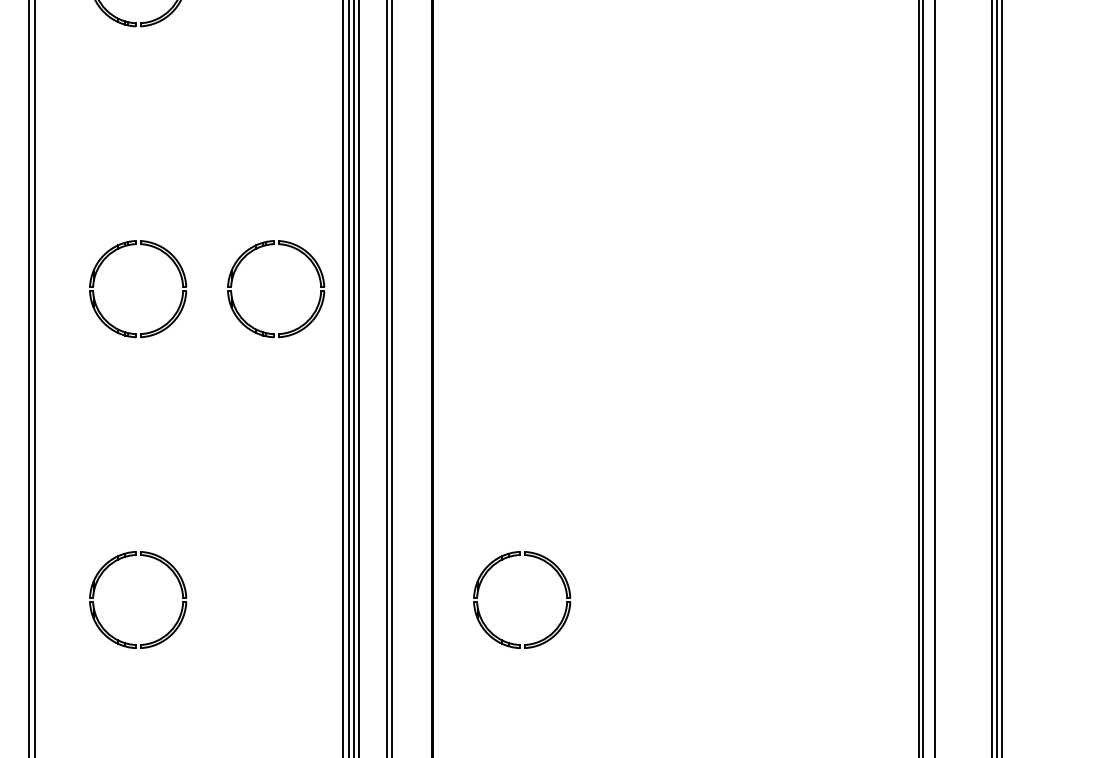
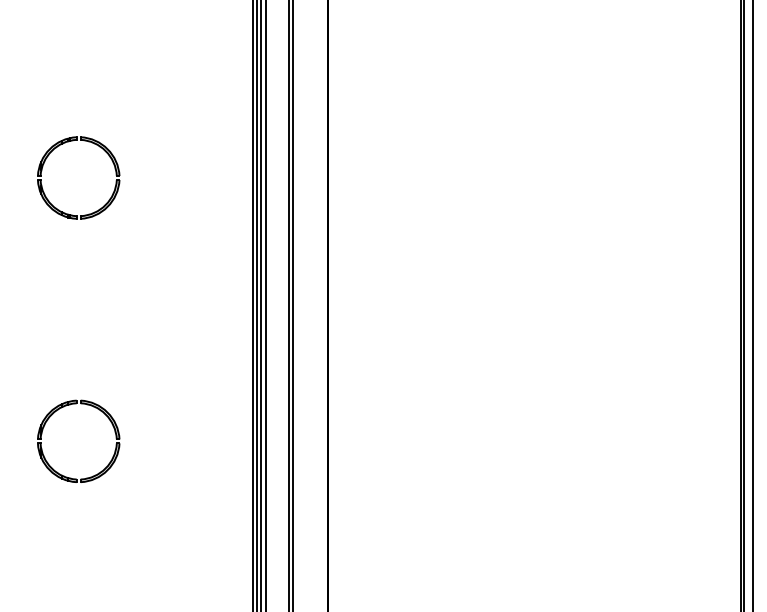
part: (312, 313) -> (226, 198), removed
part: (552, 568) -> (429, 414), removed

